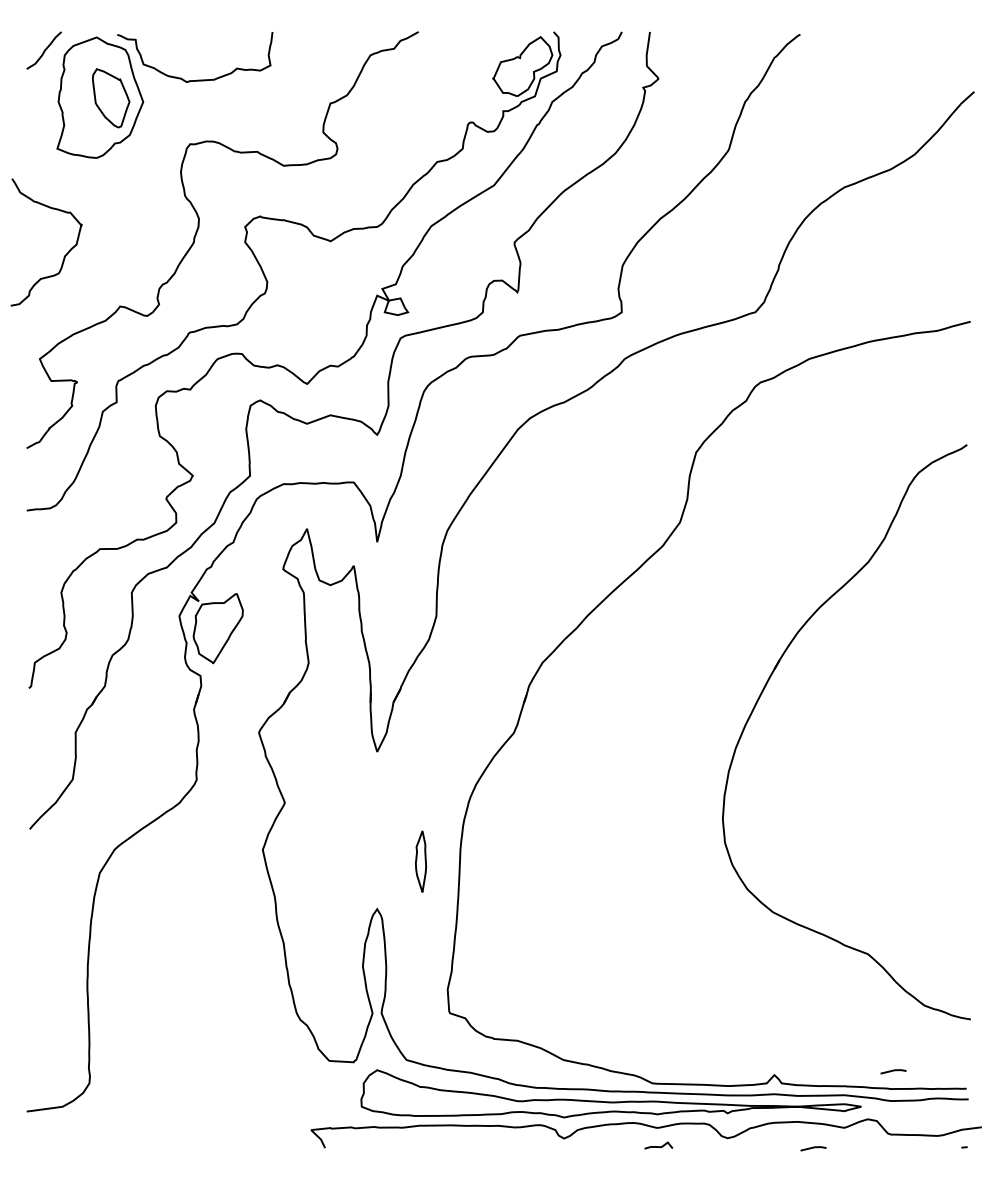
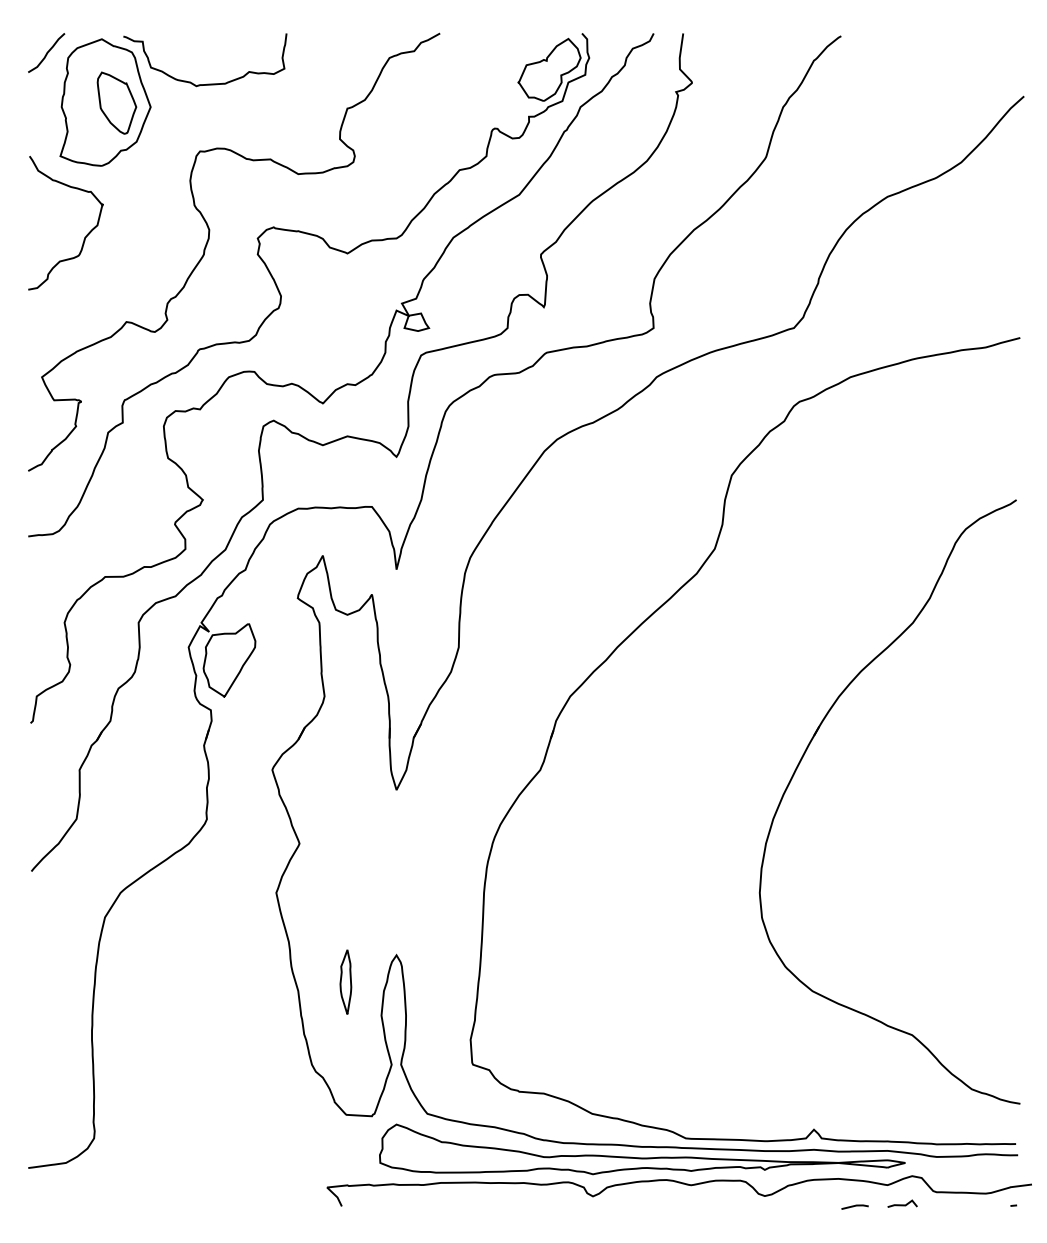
curve: (64, 255) -> (84, 236), moved
part: (765, 688) -> (804, 756), moved
part: (420, 861) -> (345, 981), moved
line: (893, 1071) -> (939, 1125), removed
line: (658, 1146) -> (902, 1204), moved

